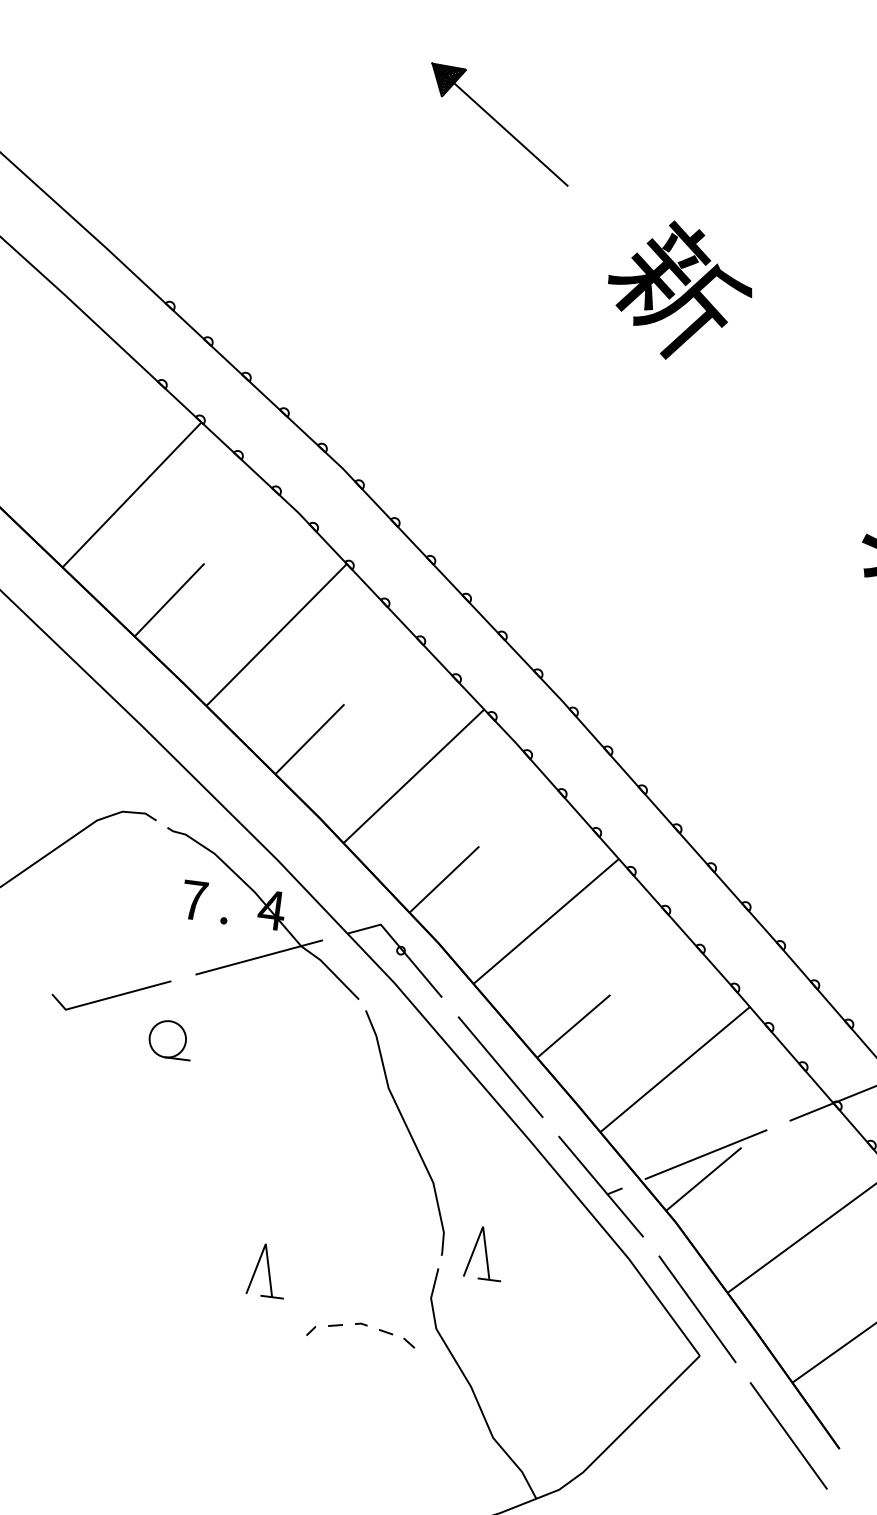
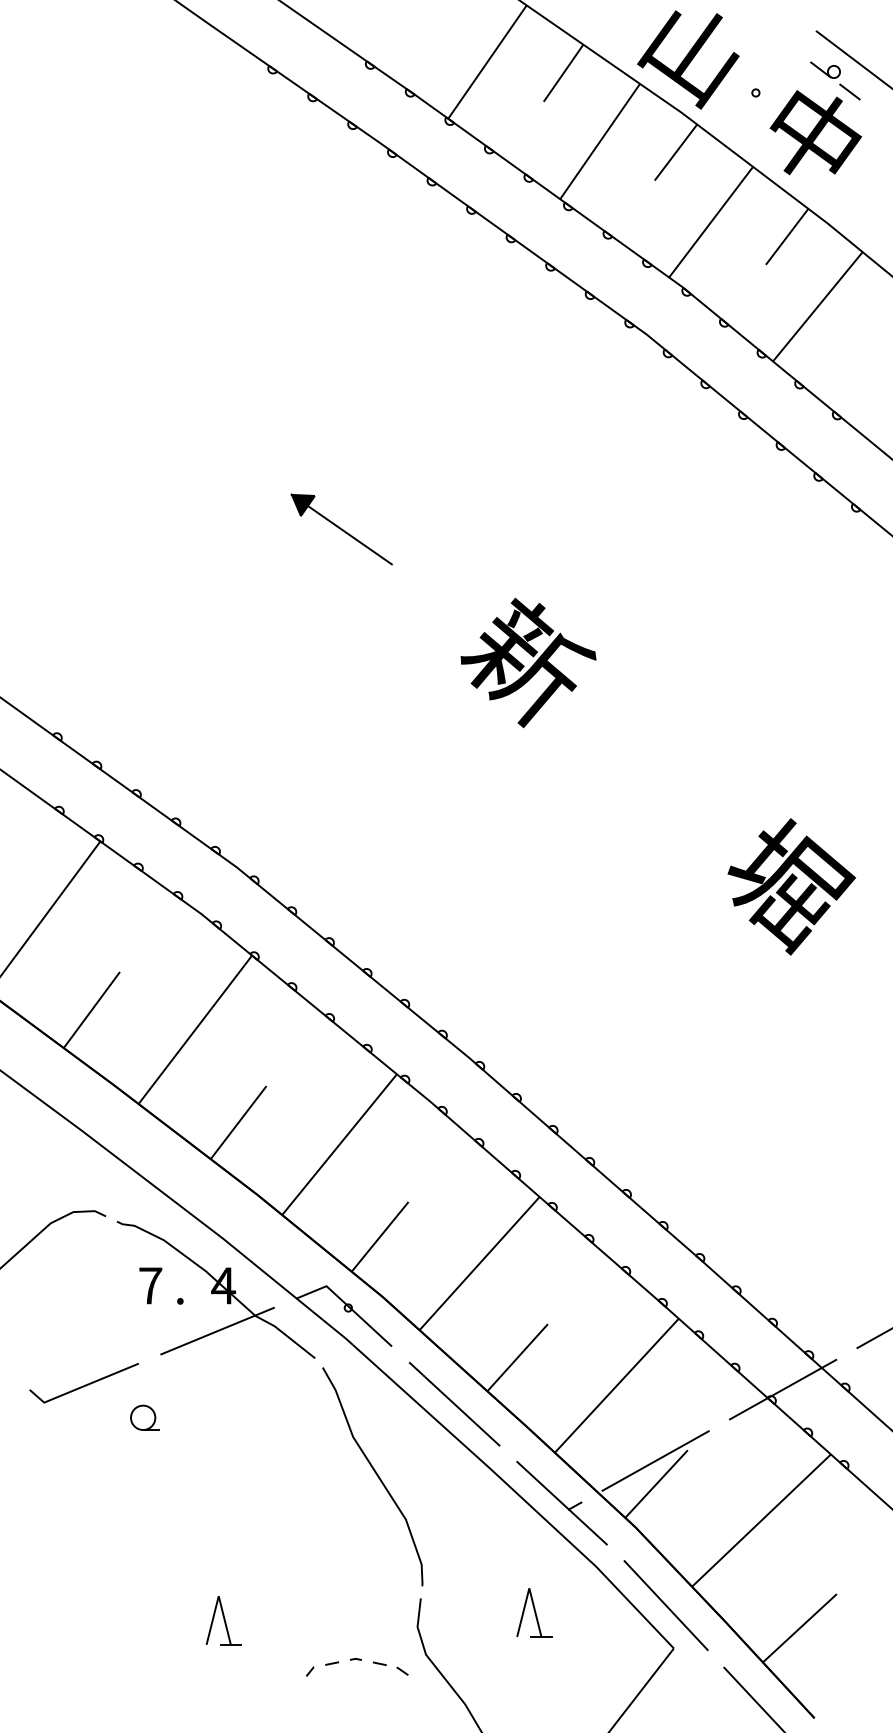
part: (499, 124) -> (341, 529), size x0.71
part: (170, 1039) -> (144, 1417), size x0.71
part: (485, 1252) -> (534, 1612), moved
part: (267, 1270) -> (223, 1620), moved

